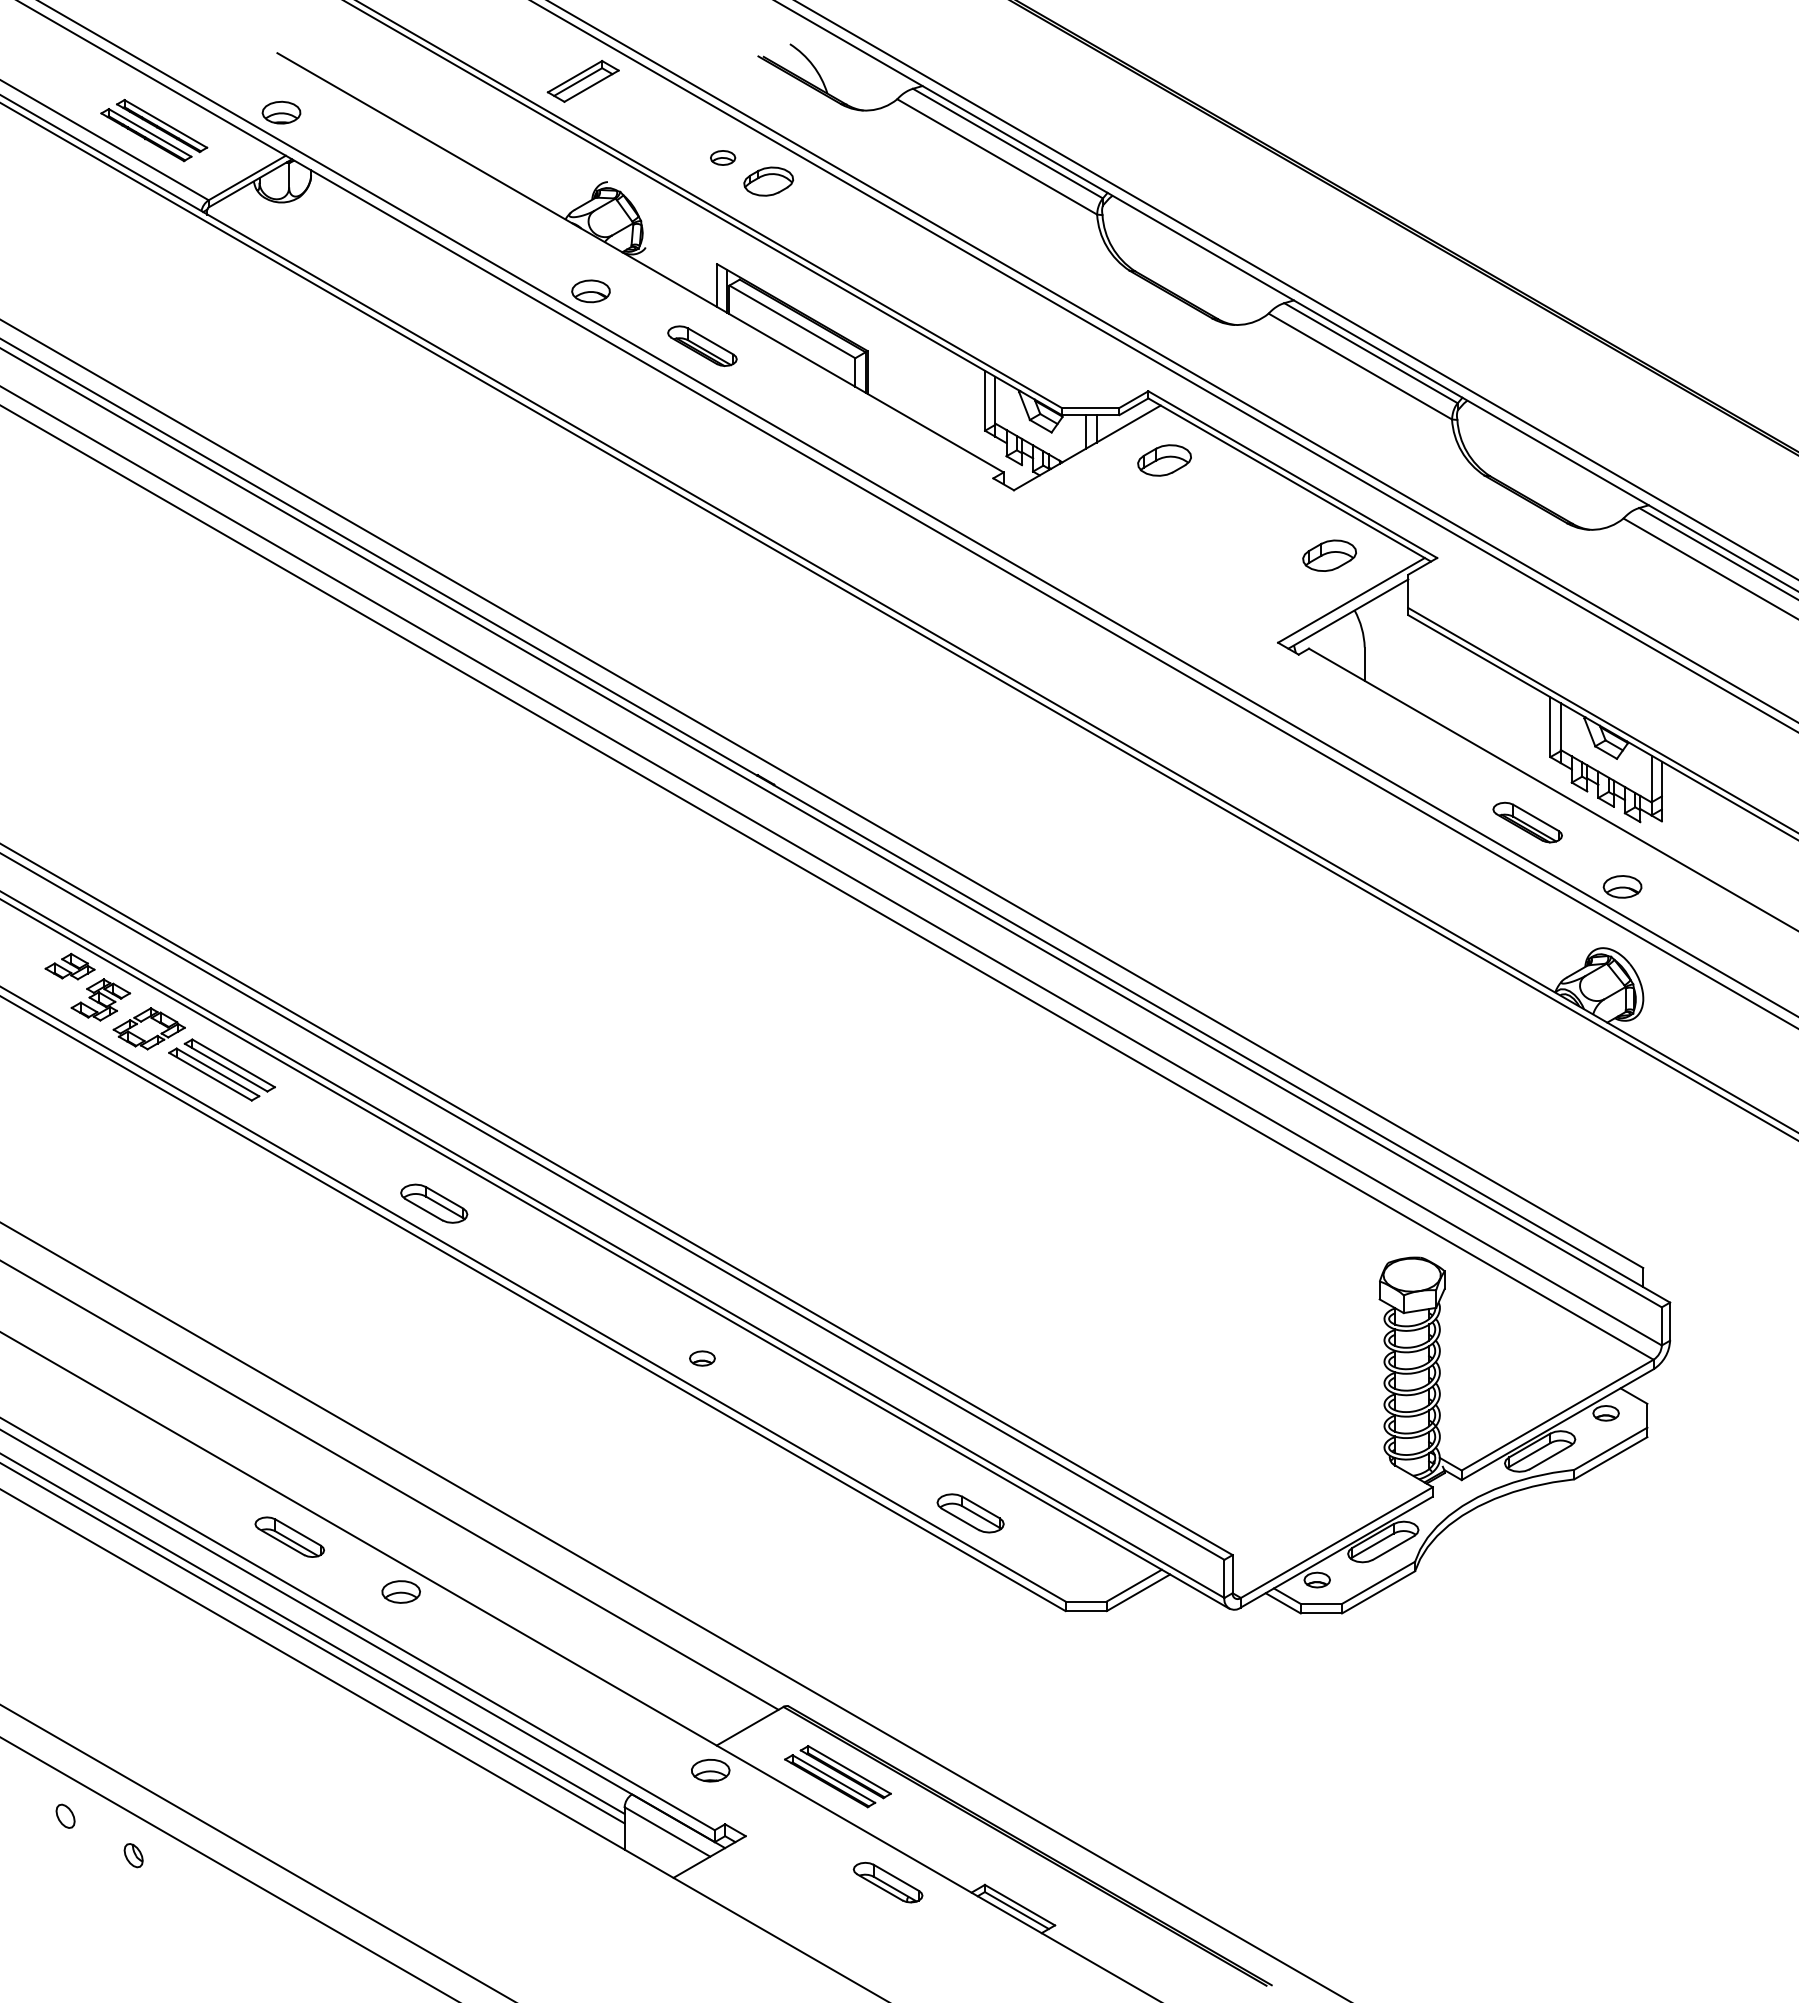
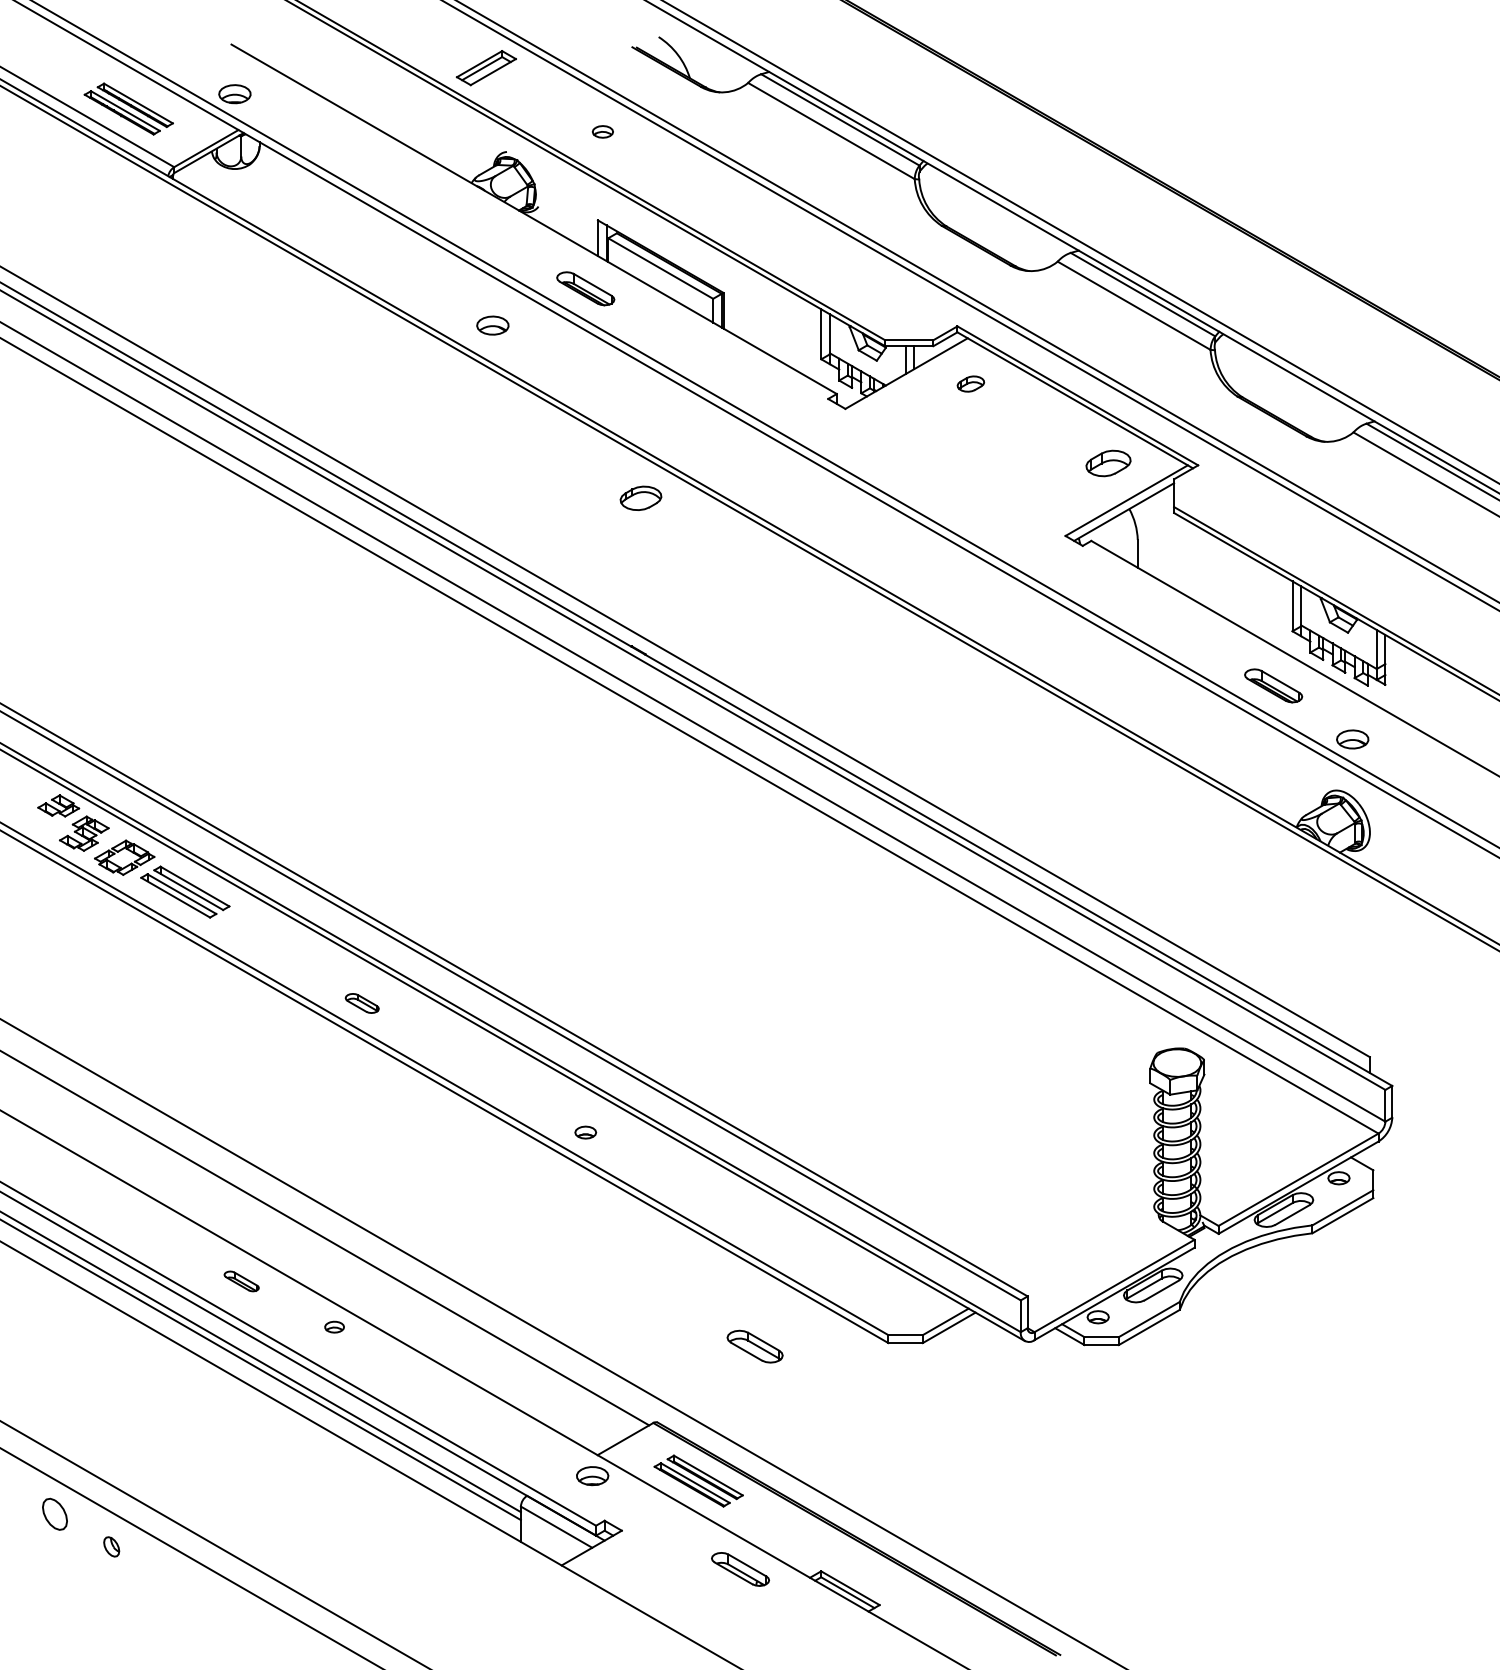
part: (768, 181) -> (640, 498), moved
part: (590, 291) -> (492, 325), moved
part: (1164, 460) -> (970, 384), size x0.6
part: (434, 1203) -> (362, 1003), size x0.6
part: (970, 1513) -> (755, 1346), moved
part: (289, 1536) -> (241, 1280), size x0.6
part: (400, 1591) -> (334, 1326), size x0.6
part: (65, 1815) -> (54, 1513), size x1.6

